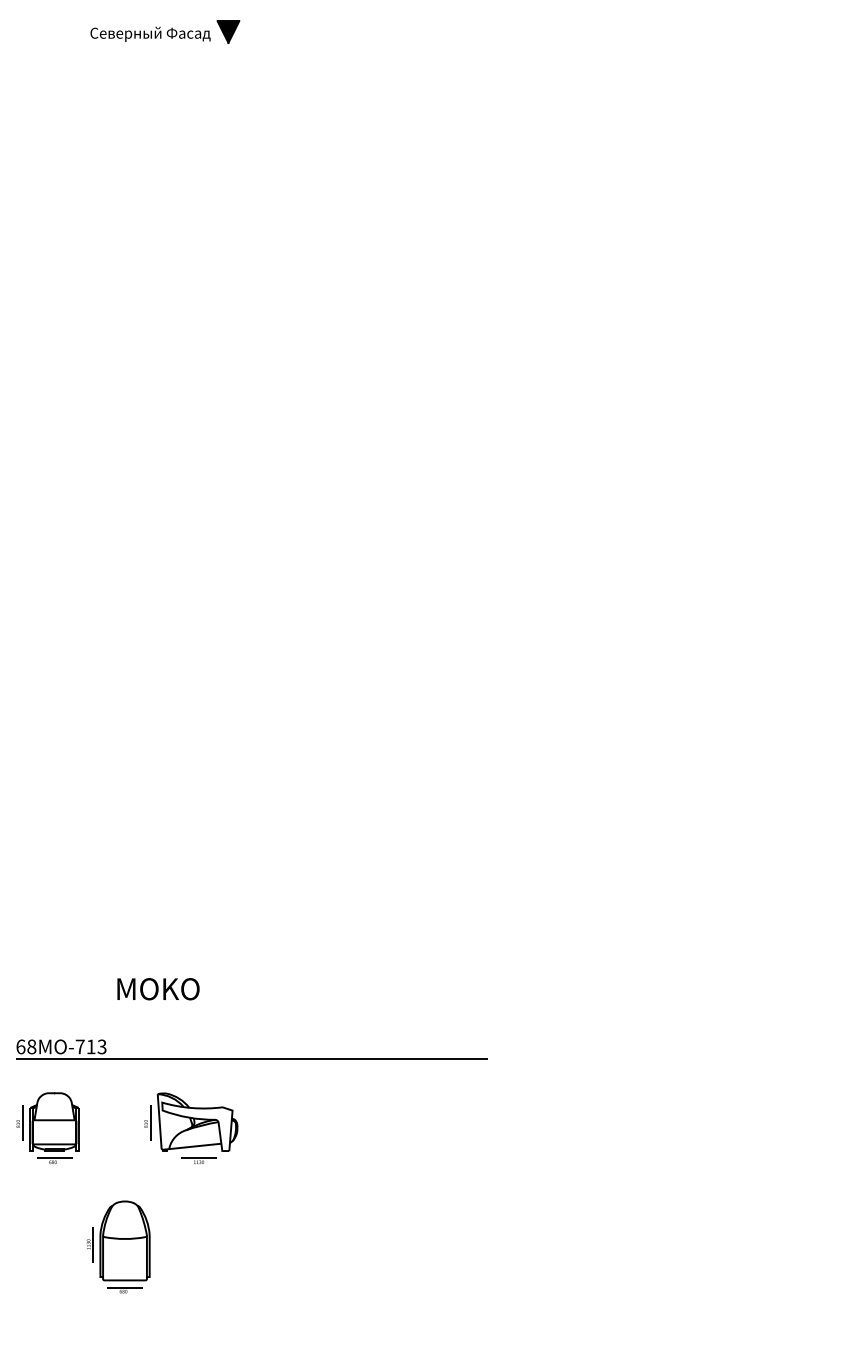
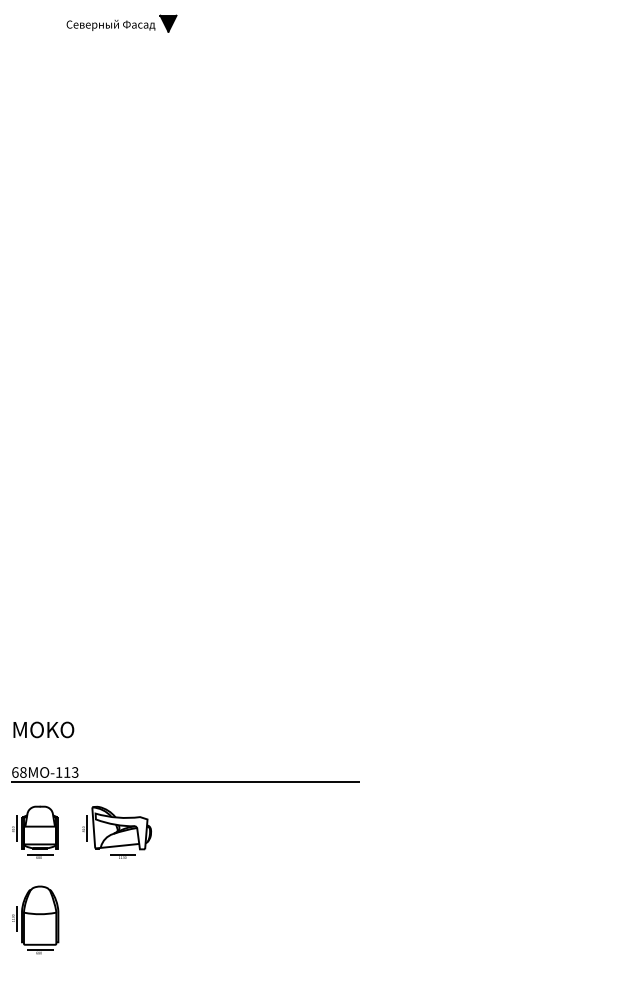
text: (158, 988) -> (43, 729), moved
text: (79, 1046) -> (58, 772), 68MO-713 -> 68MO-113
part: (190, 1126) -> (116, 831), moved
part: (118, 1246) -> (35, 919), moved

